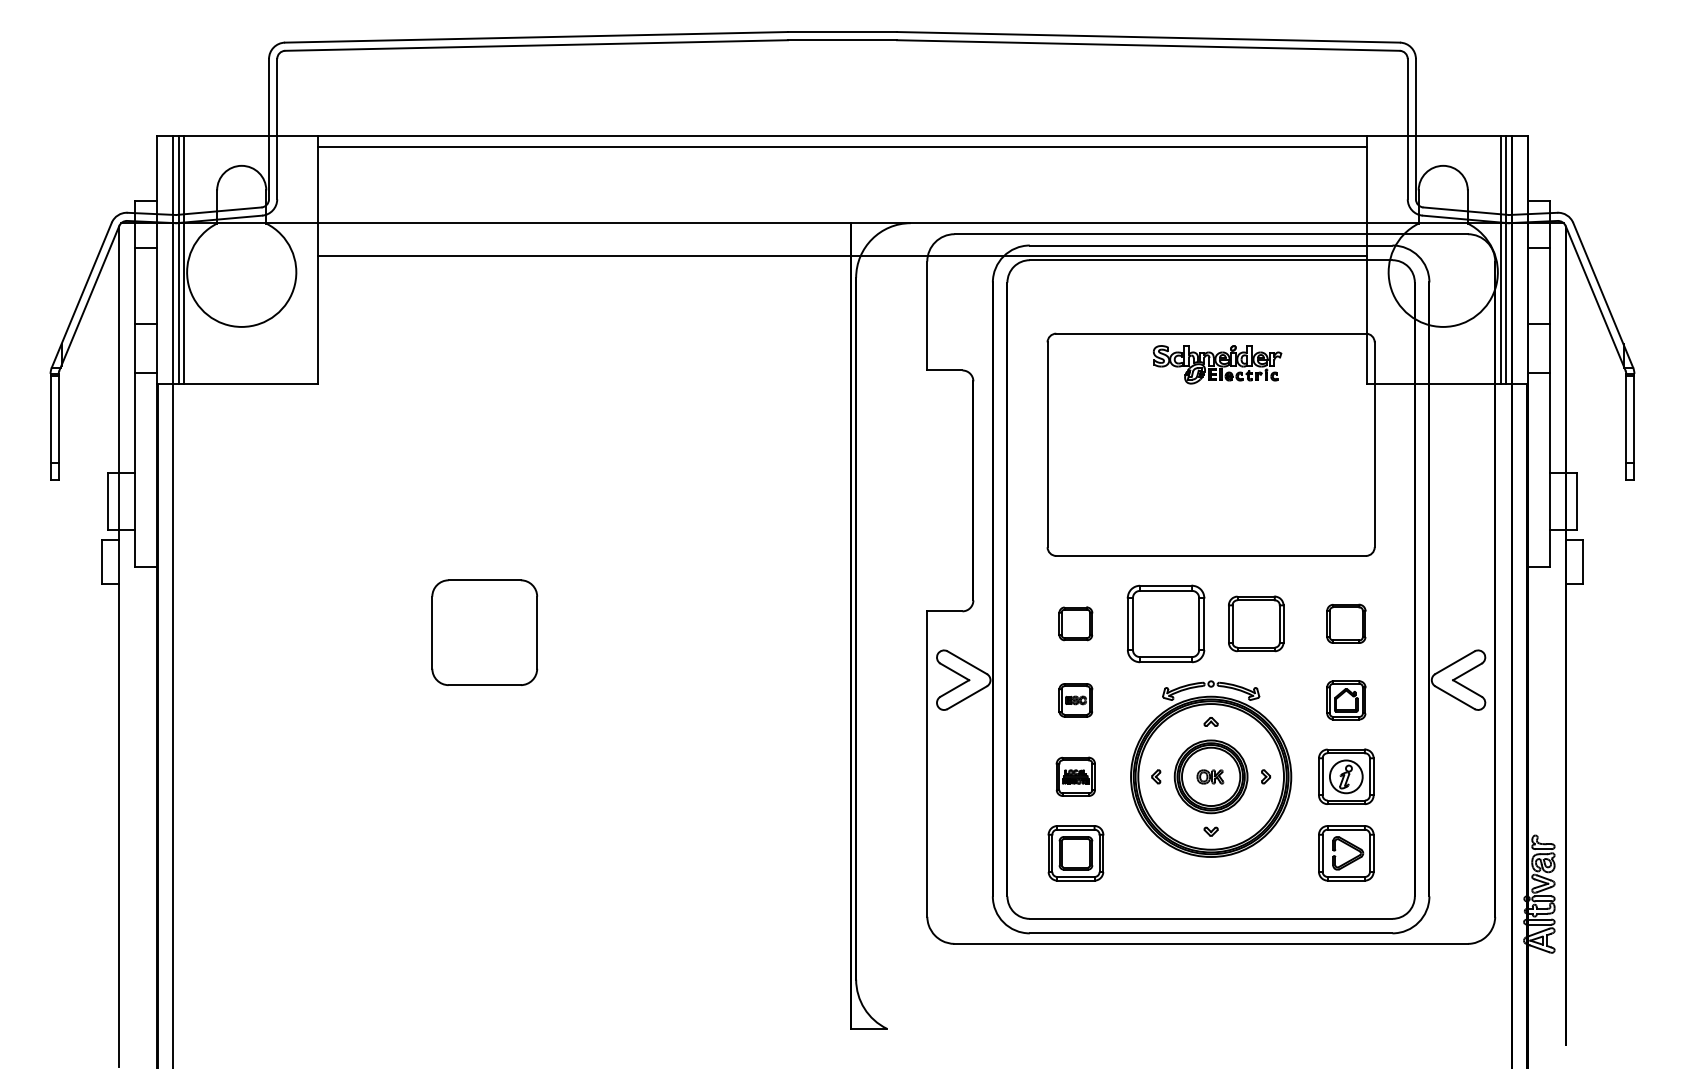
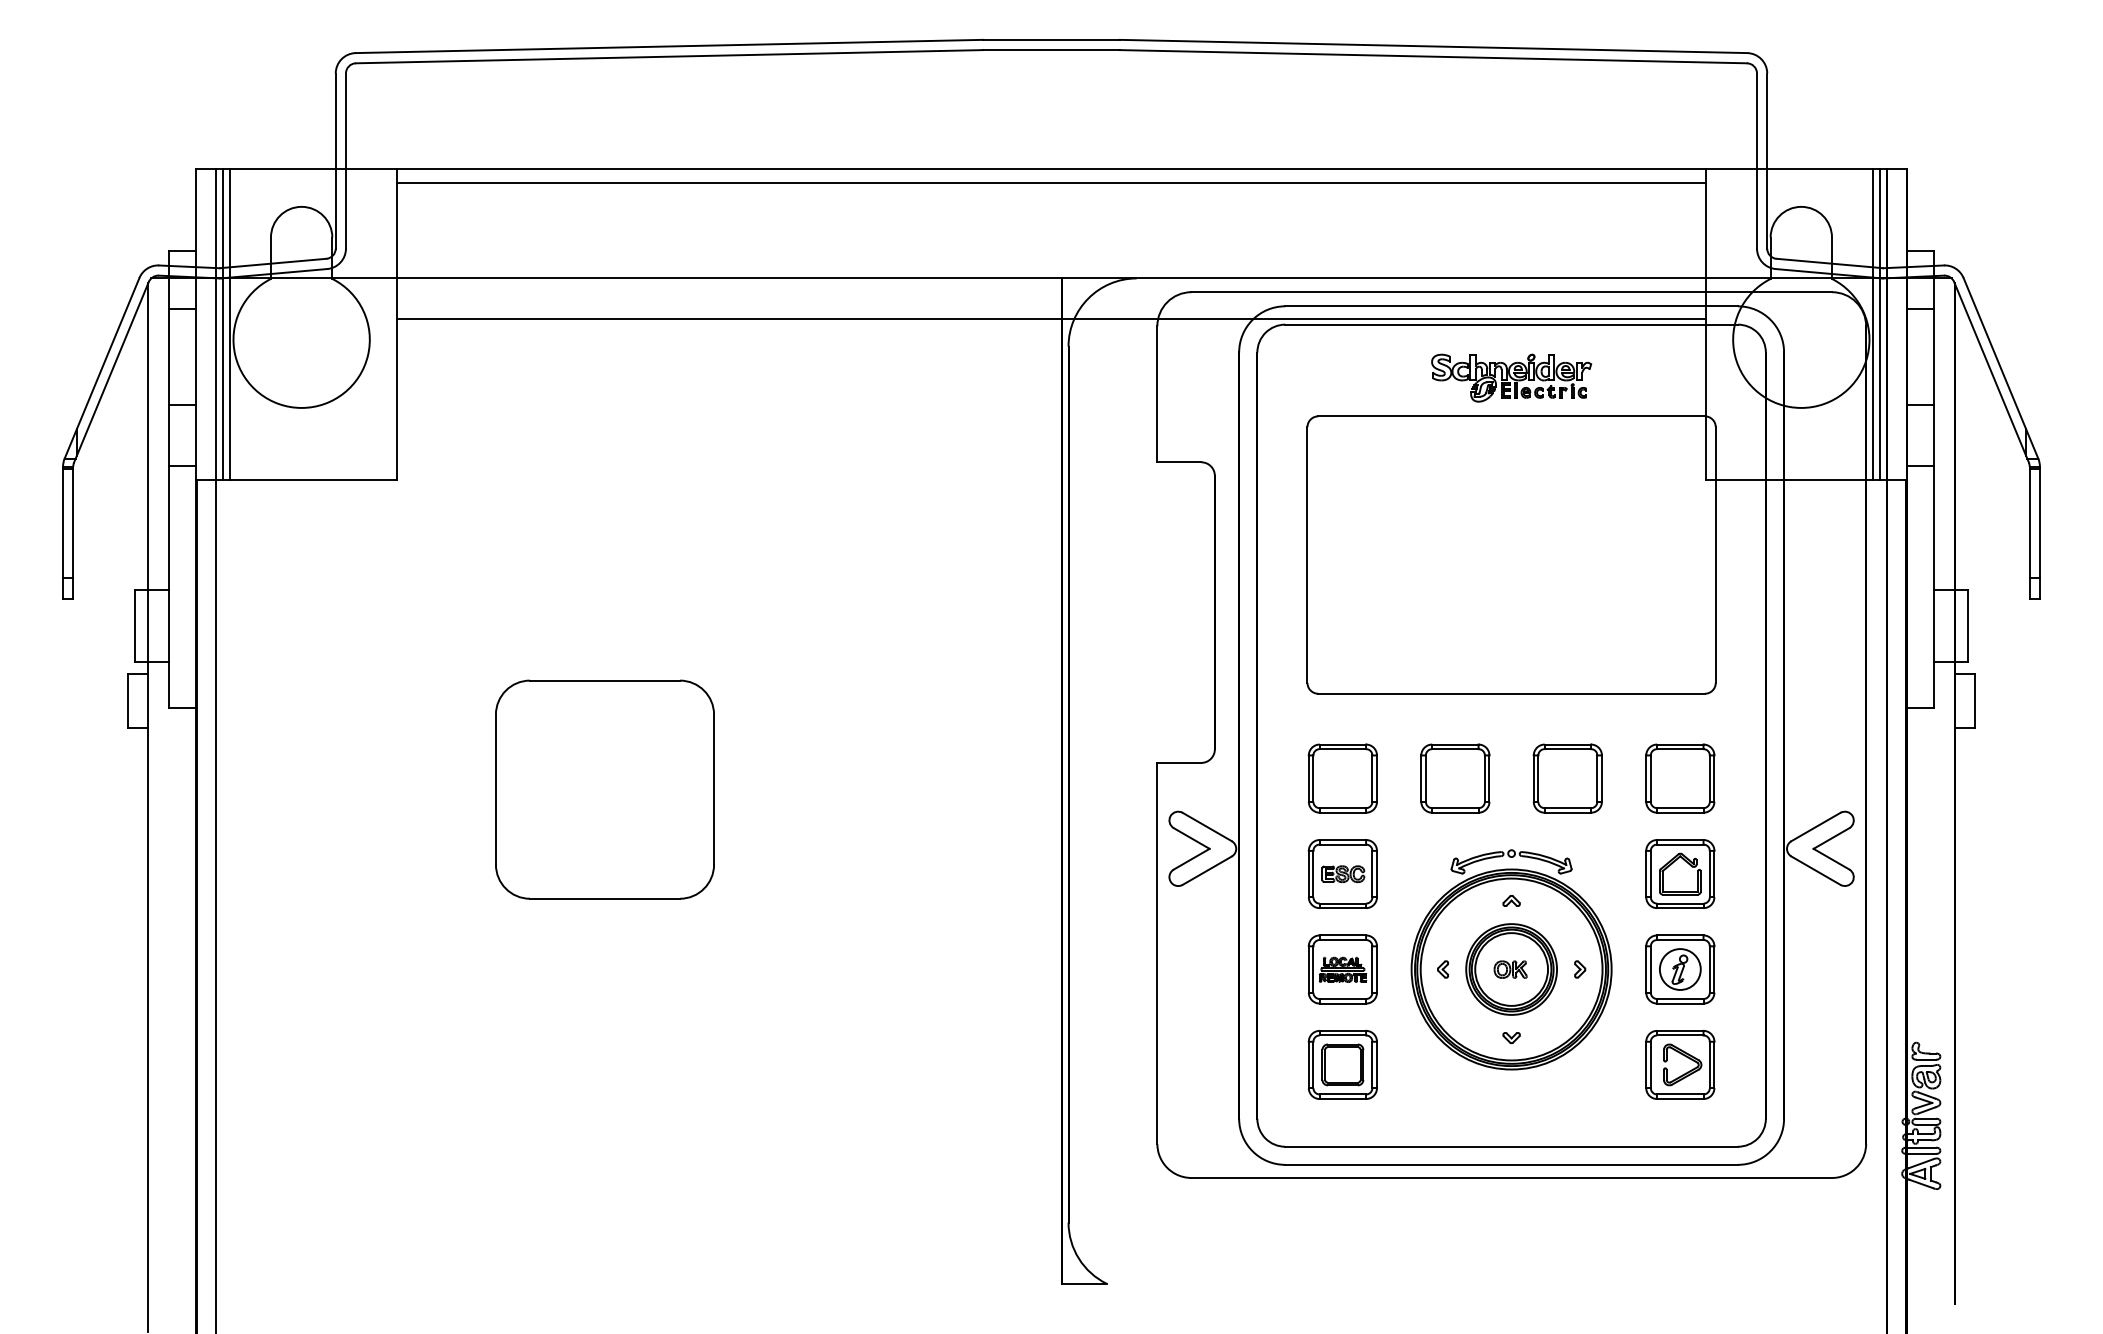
part: (1217, 364) -> (1511, 377), moved
part: (1075, 623) -> (1342, 778), size x1.67
part: (1166, 623) -> (1455, 778), size x0.71
part: (1346, 623) -> (1680, 778), size x1.43
part: (484, 632) -> (604, 789), size x1.67
part: (1075, 699) -> (1342, 873), size x1.67
part: (1346, 699) -> (1680, 873), size x1.43
part: (1075, 776) -> (1342, 969), size x1.43

